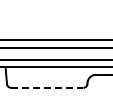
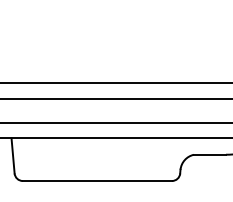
line: (47, 87) -> (97, 180), dashed -> solid

